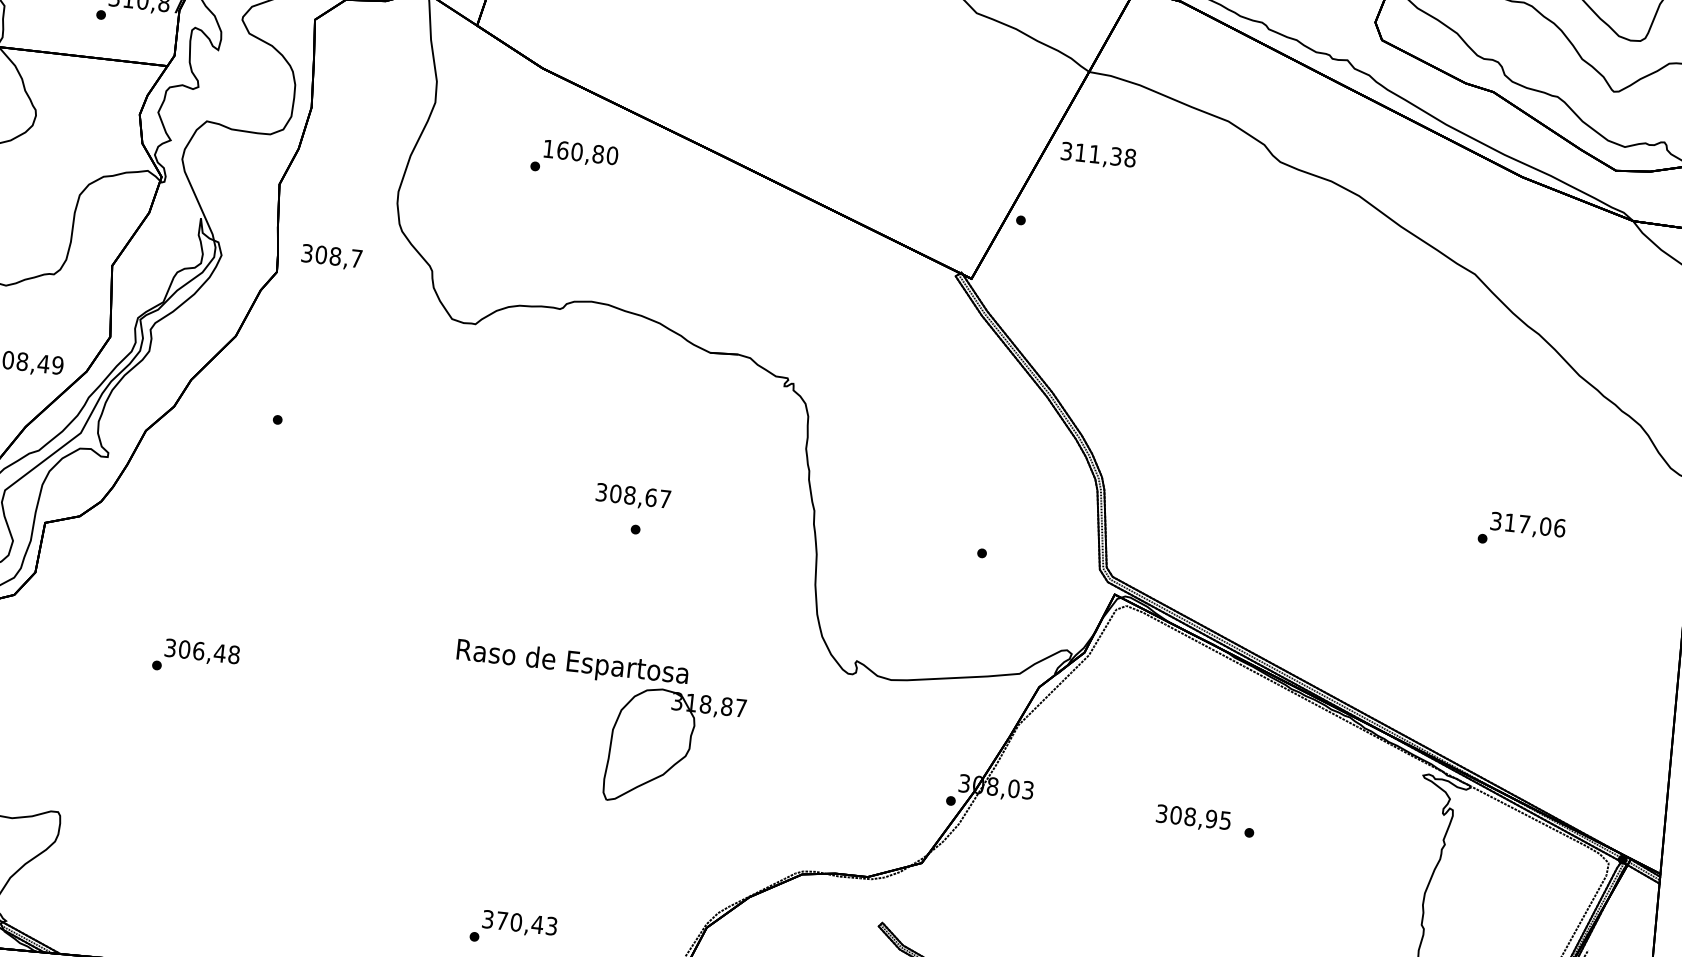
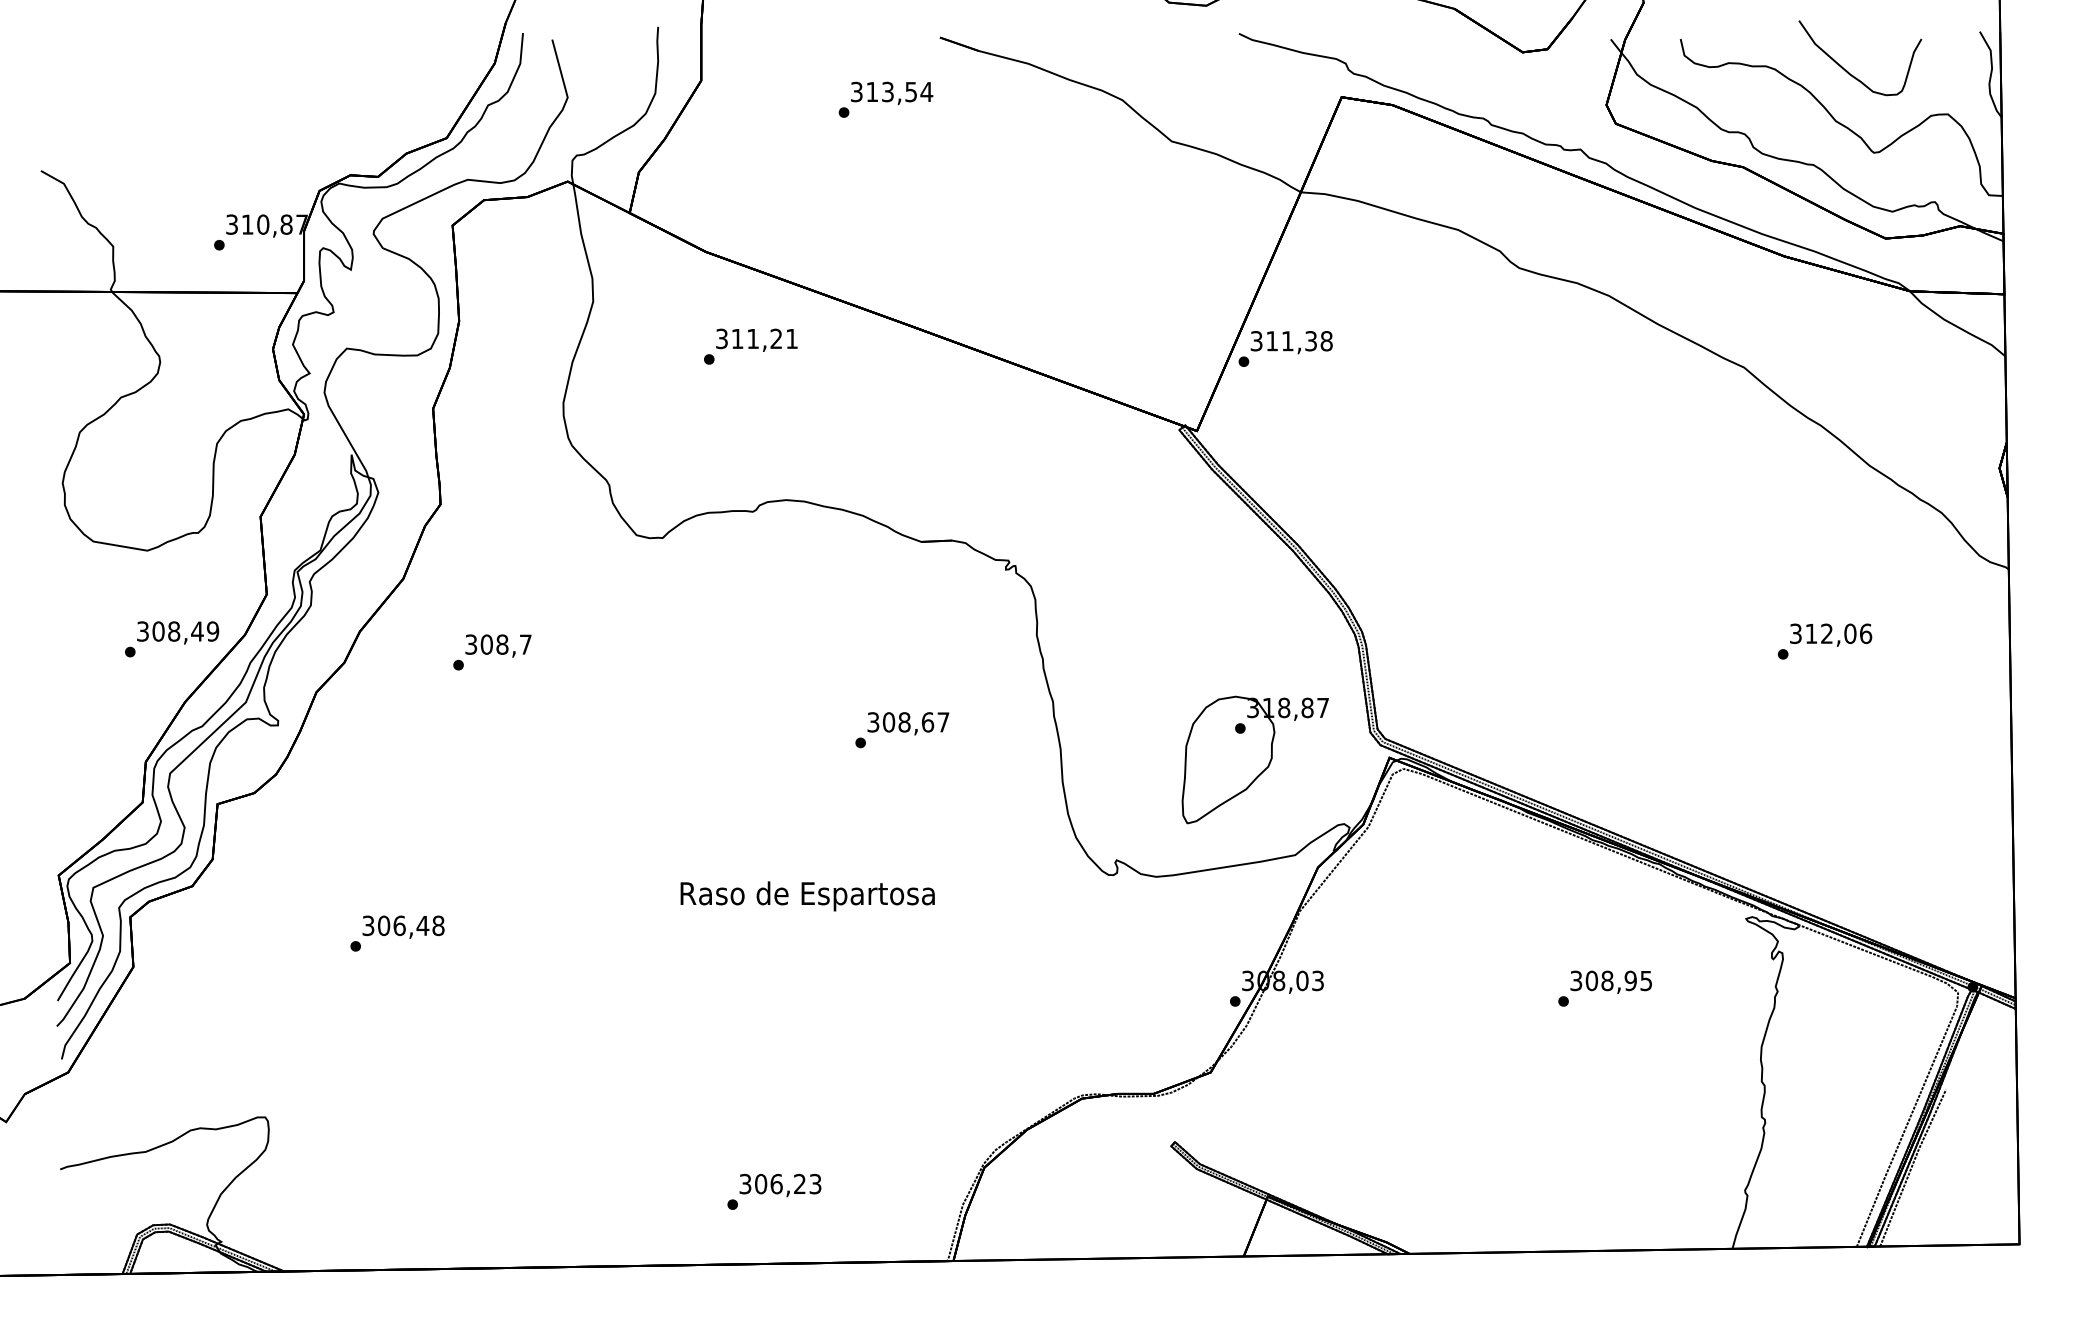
text: (581, 152) -> (757, 338), 160,80 -> 311,21
text: (1098, 155) -> (1291, 342), moved
text: (331, 256) -> (498, 645), moved
text: (633, 496) -> (908, 723), moved
text: (1524, 523) -> (1826, 633), 317,06 -> 312,06
part: (673, 748) -> (1254, 759), moved
text: (1192, 817) -> (1610, 981), moved
text: (519, 922) -> (780, 1183), 370,43 -> 306,23

